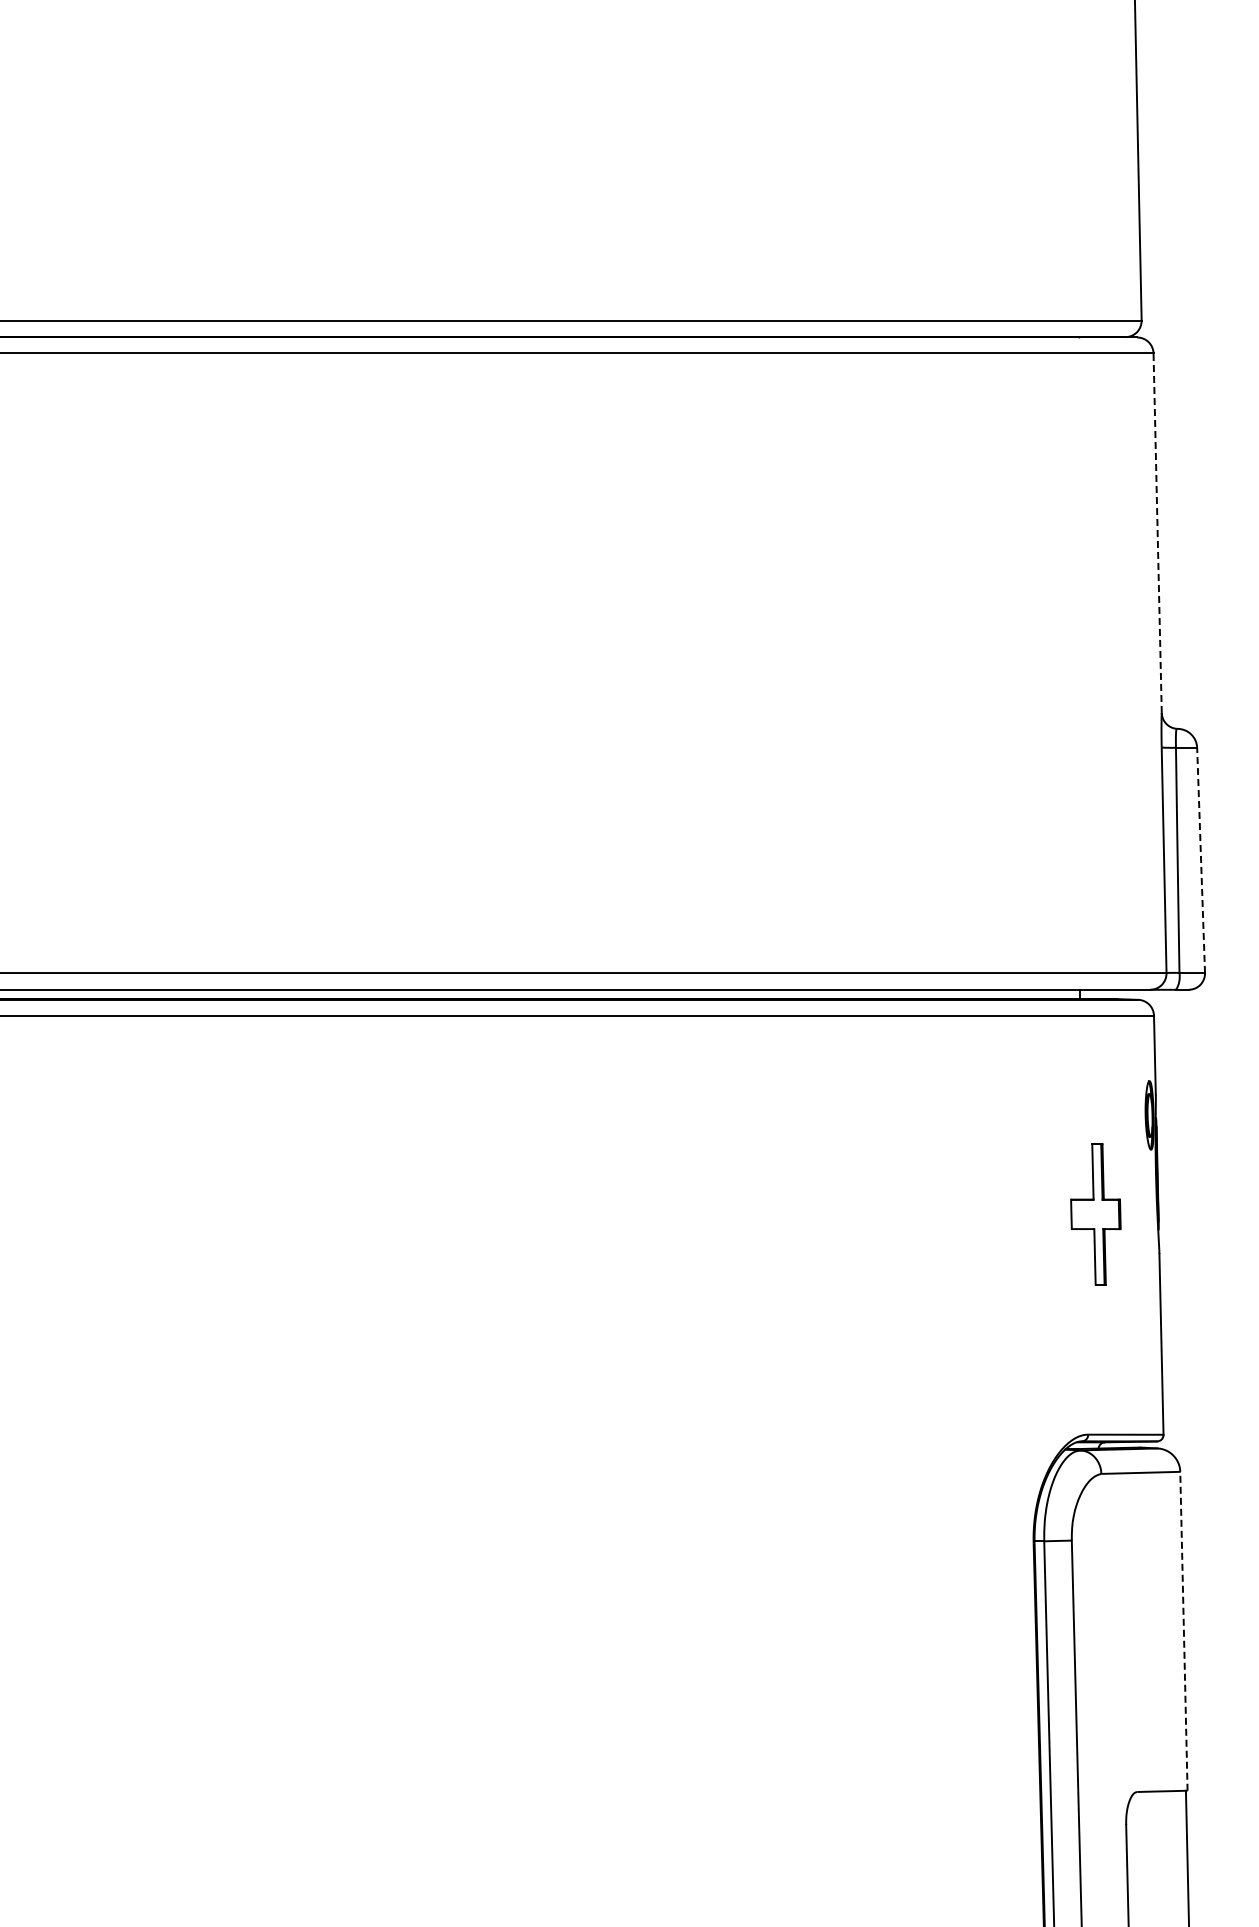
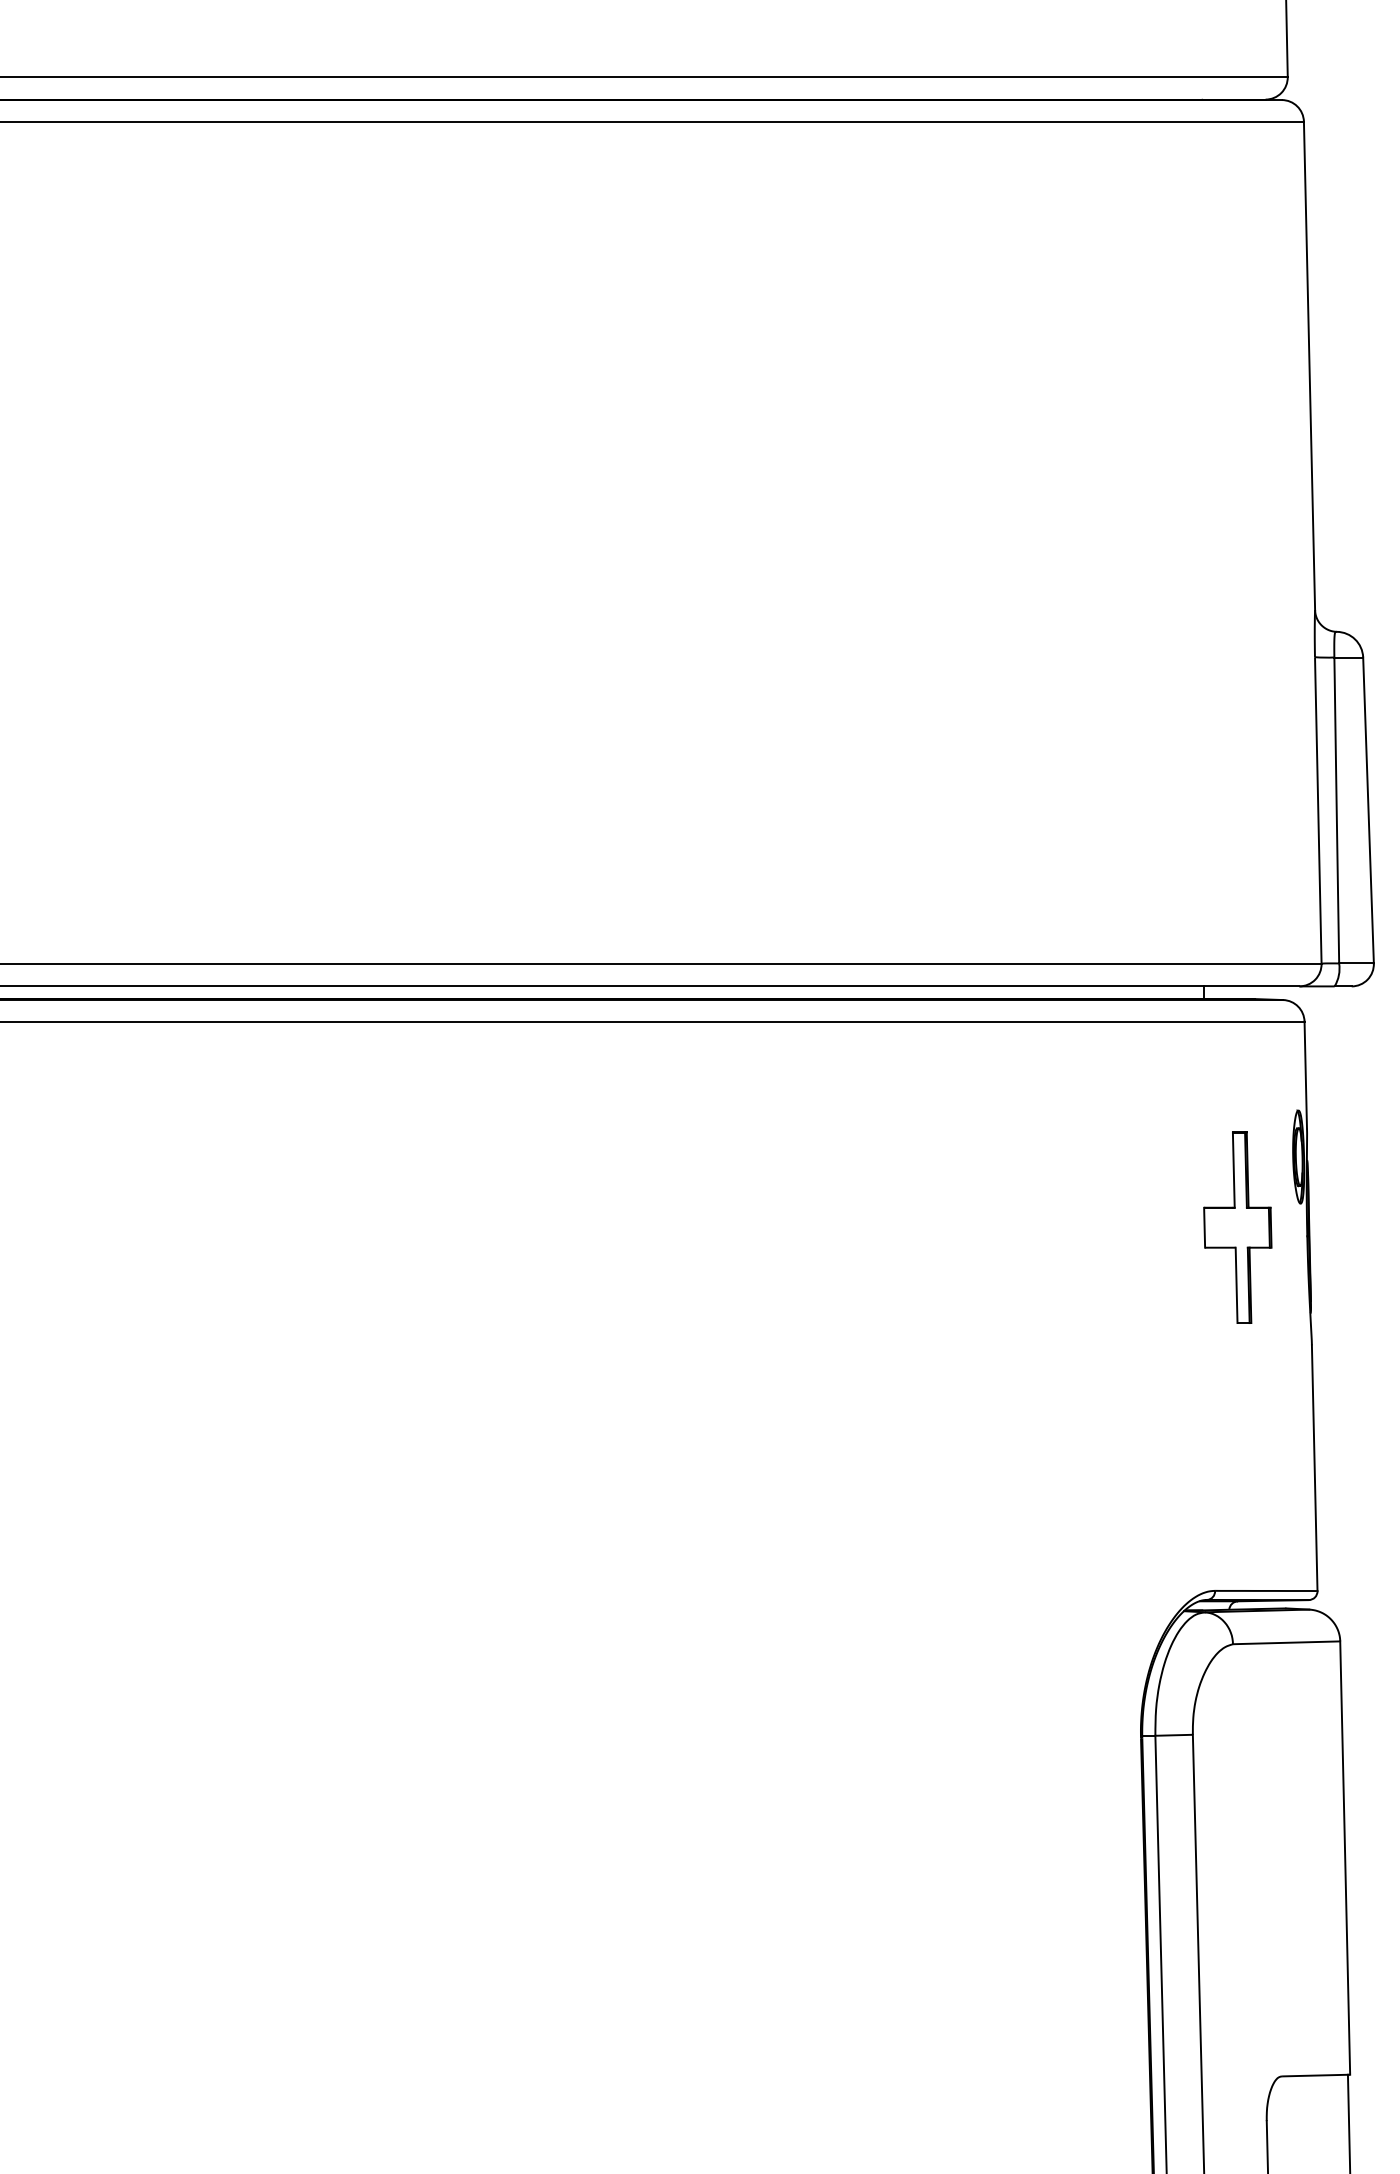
line: (1157, 533) -> (1309, 366), dashed -> solid
line: (1201, 860) -> (1369, 810), dashed -> solid
part: (1095, 1214) -> (1237, 1227), moved
line: (1183, 1630) -> (1344, 1856), dashed -> solid

